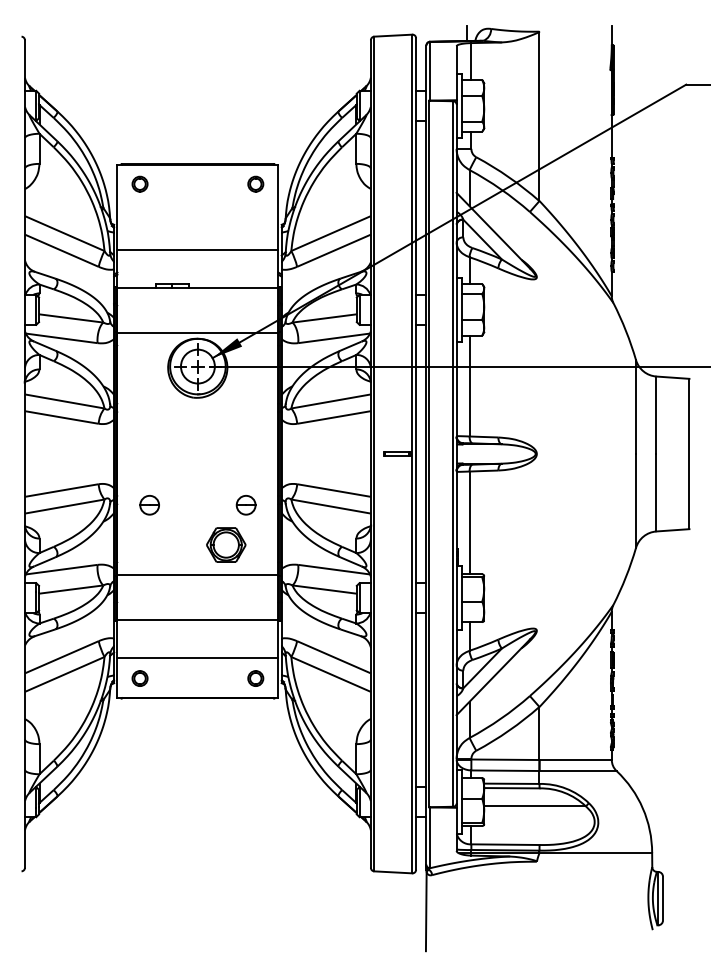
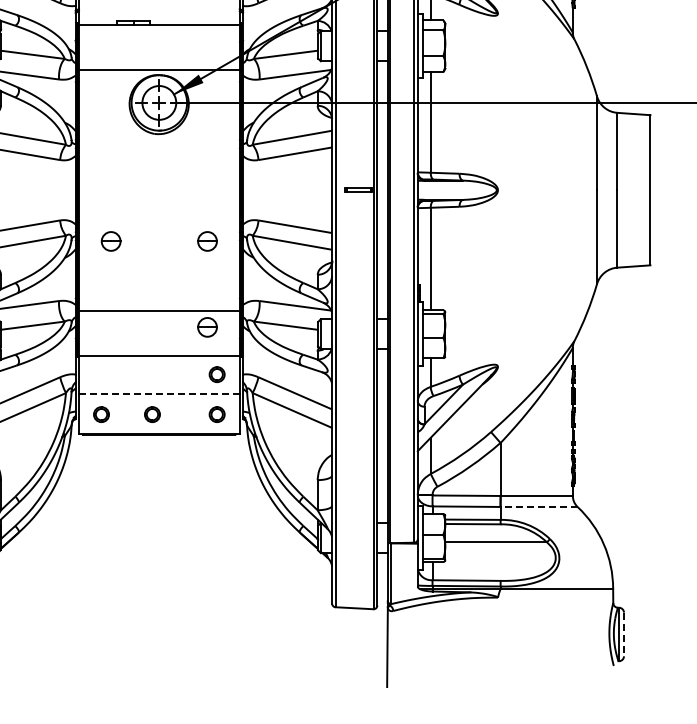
part: (226, 544) -> (187, 280), removed
part: (245, 591) -> (206, 327), added
part: (255, 638) -> (216, 374), added
line: (198, 657) -> (159, 393), solid -> dashed
part: (190, 678) -> (151, 414), added
line: (578, 771) -> (539, 507), solid -> dashed
line: (663, 898) -> (624, 634), solid -> dashed

